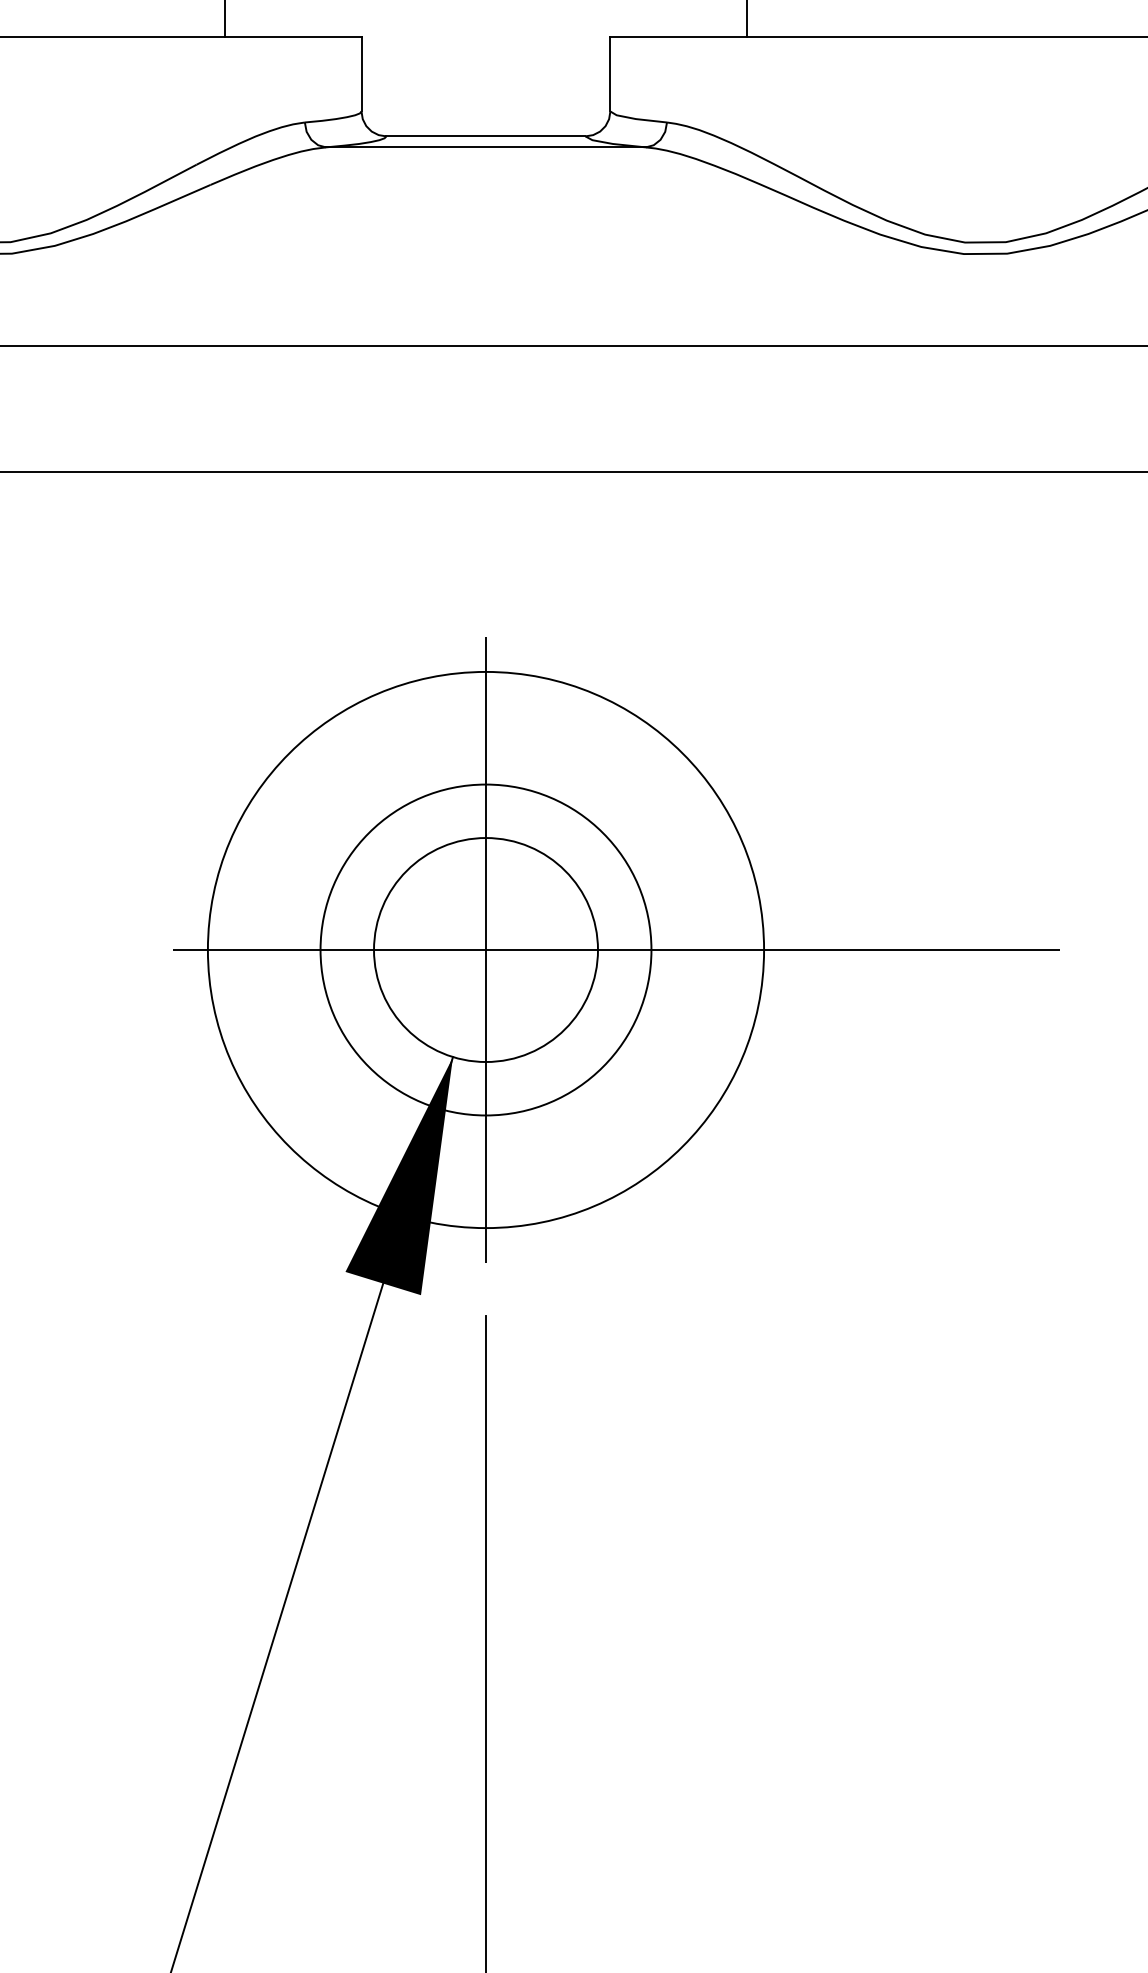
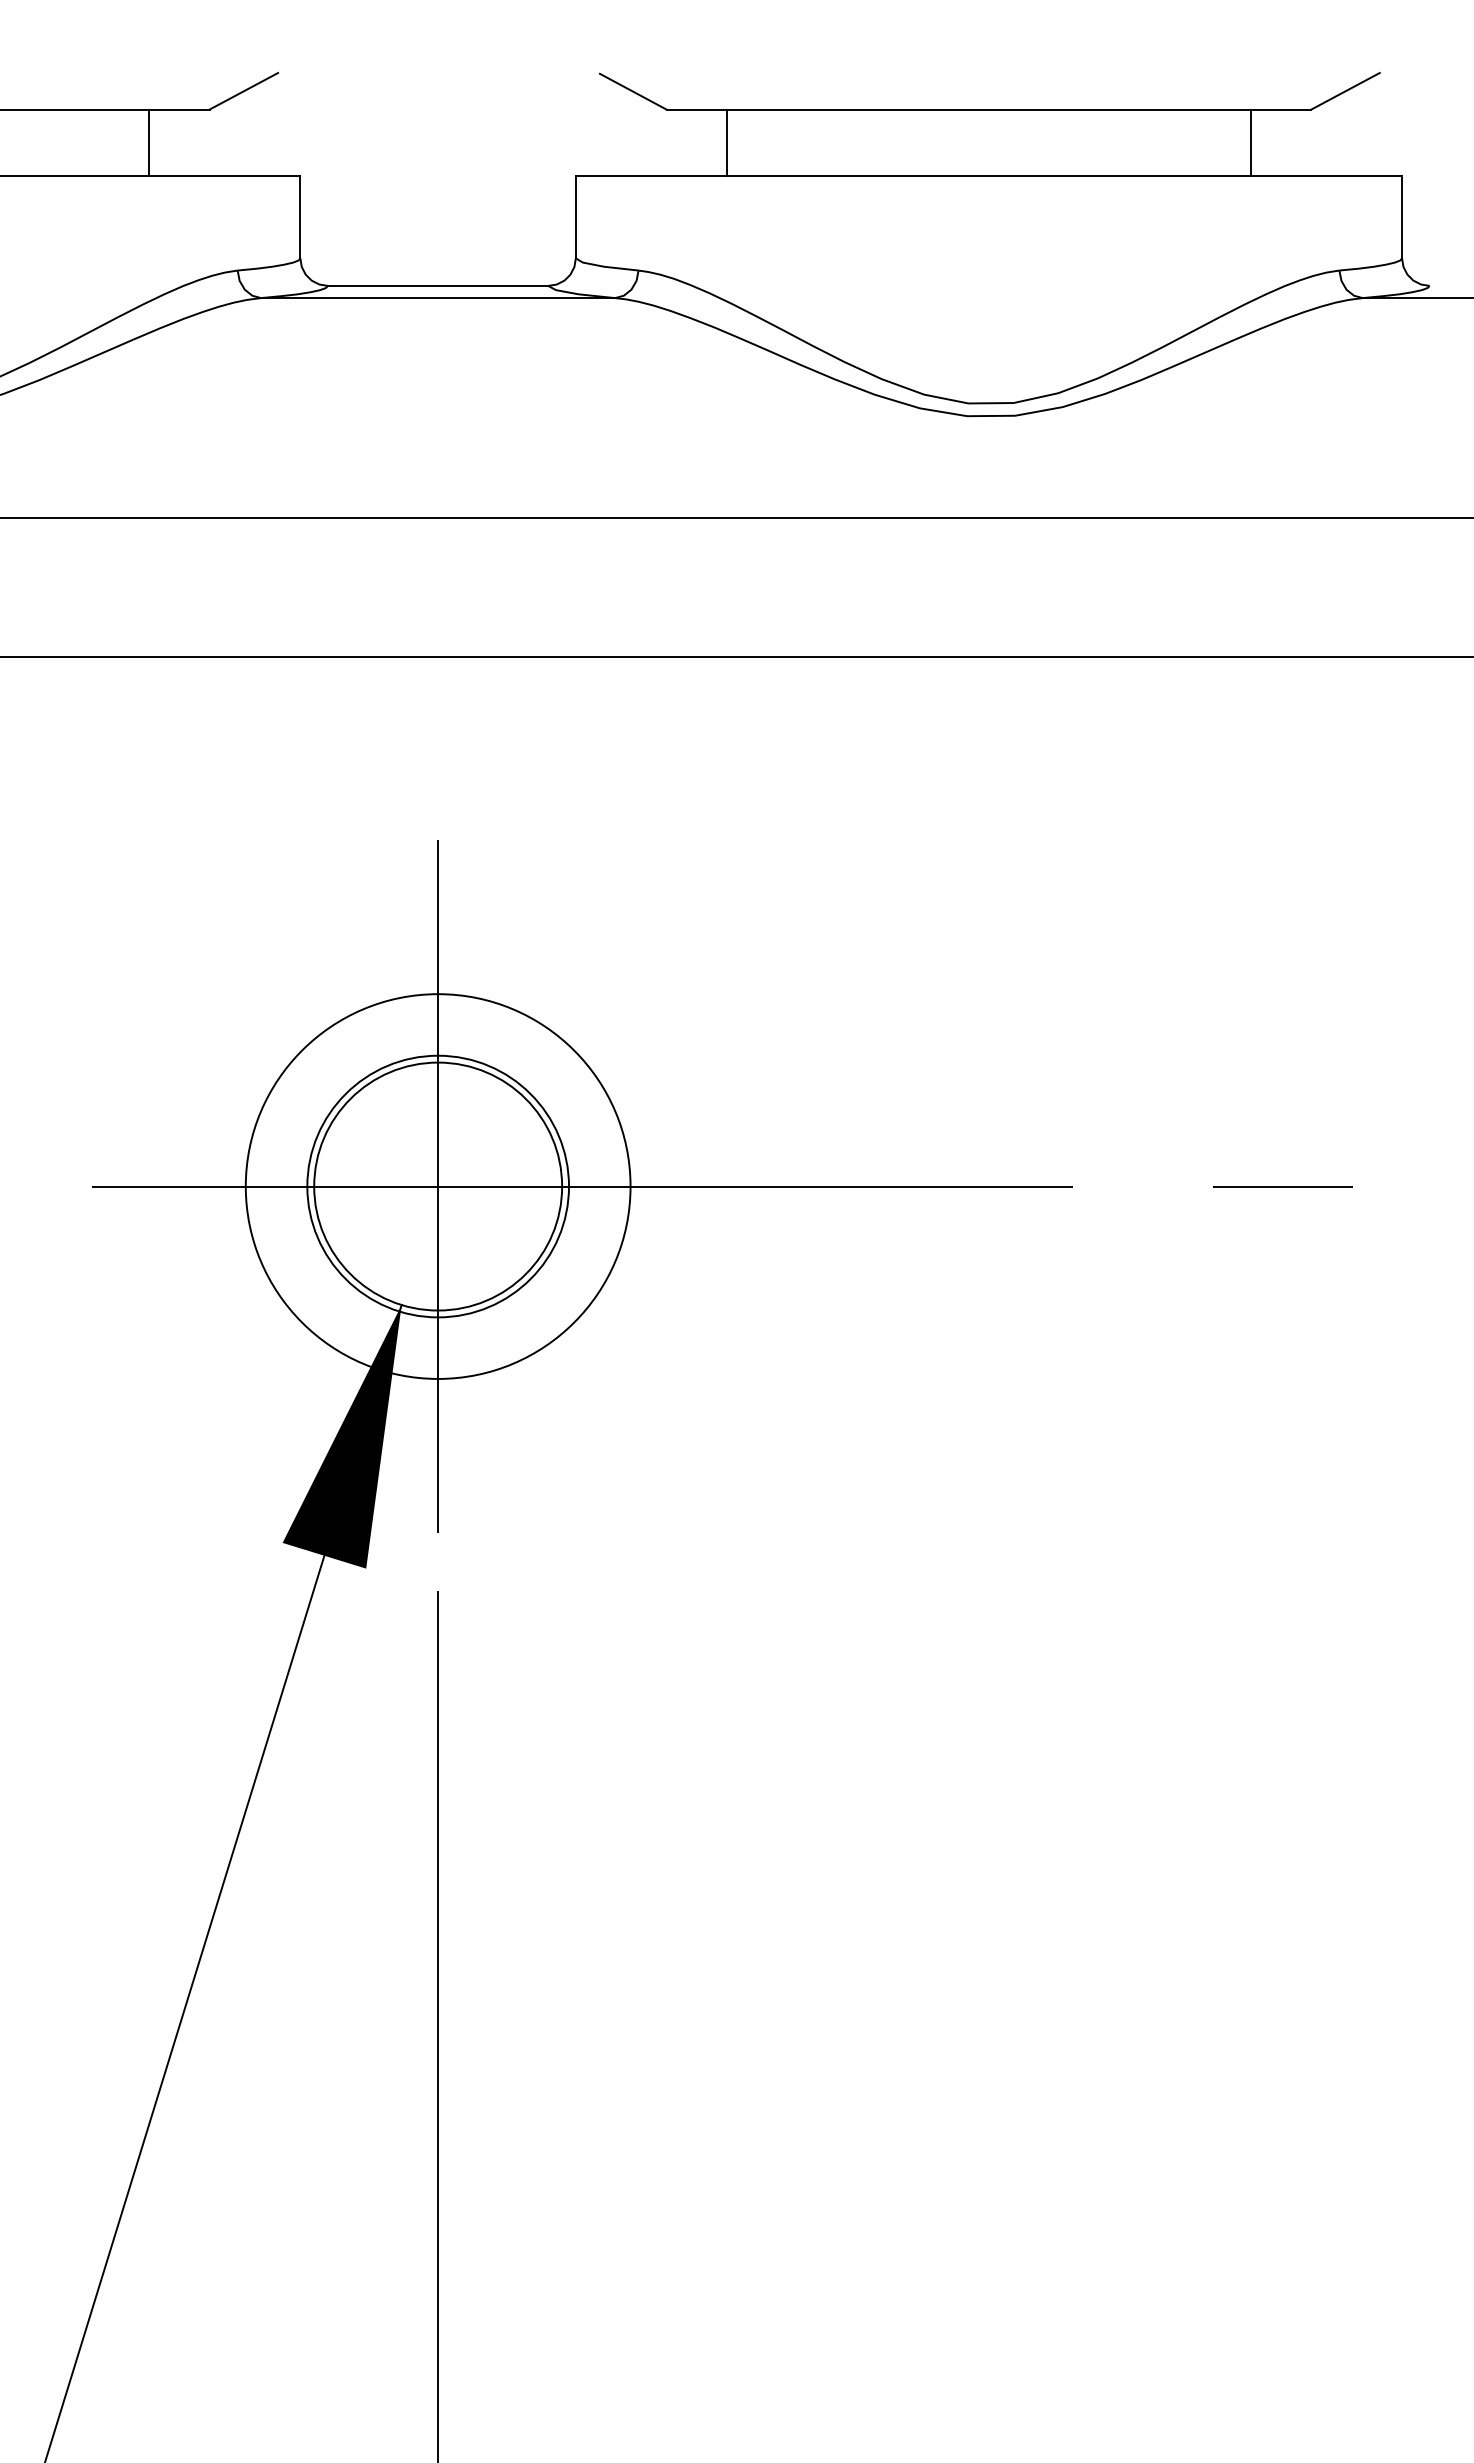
circle: (485, 949) -> (437, 1186), size x0.62
circle: (486, 949) -> (438, 1186), size x0.71

